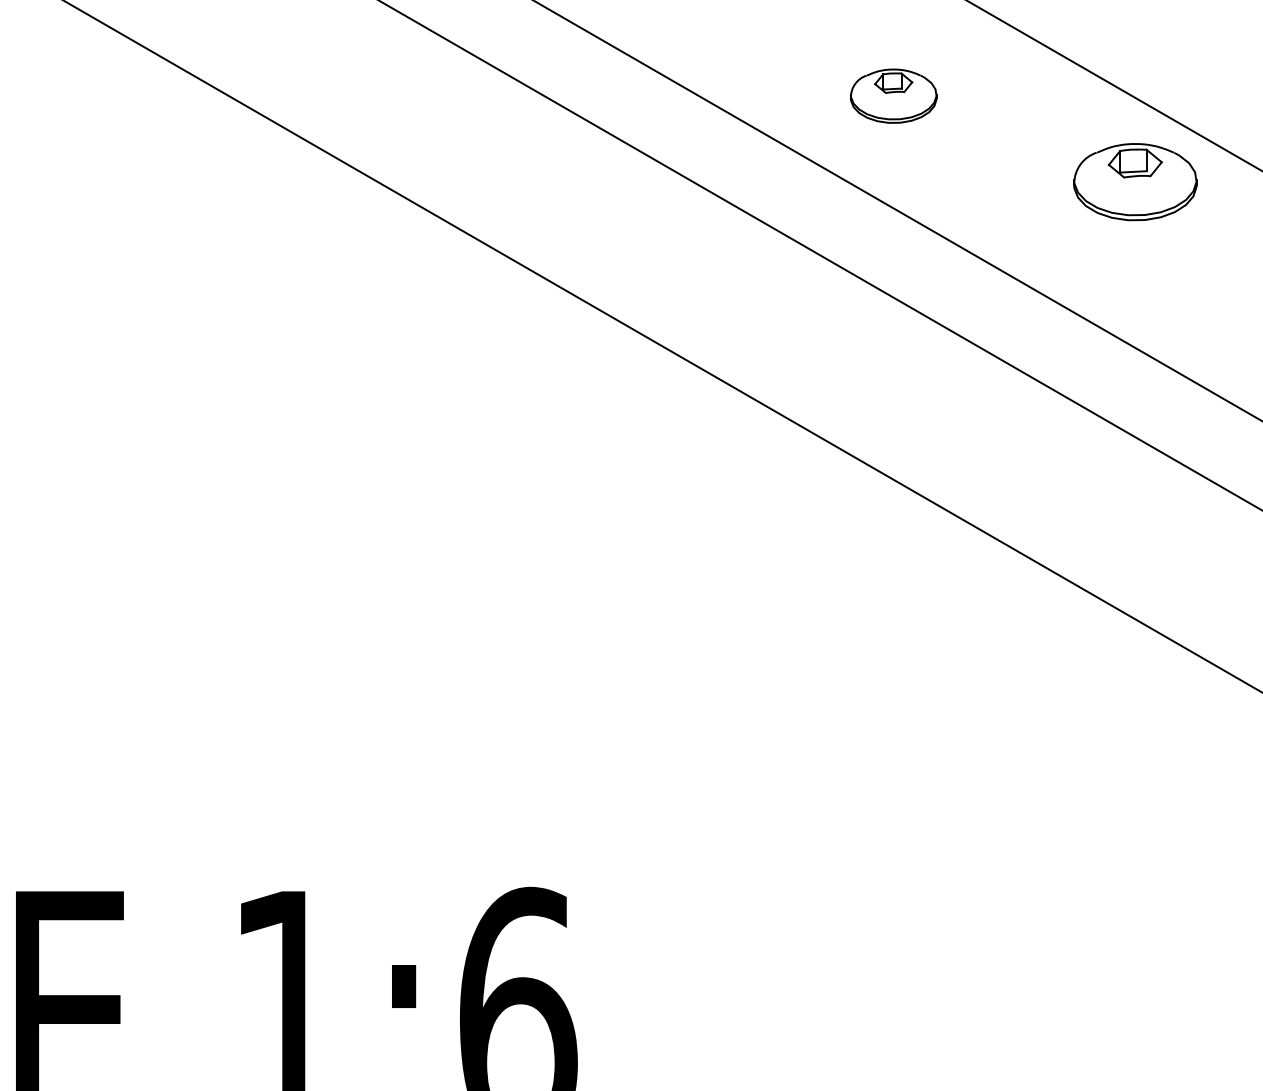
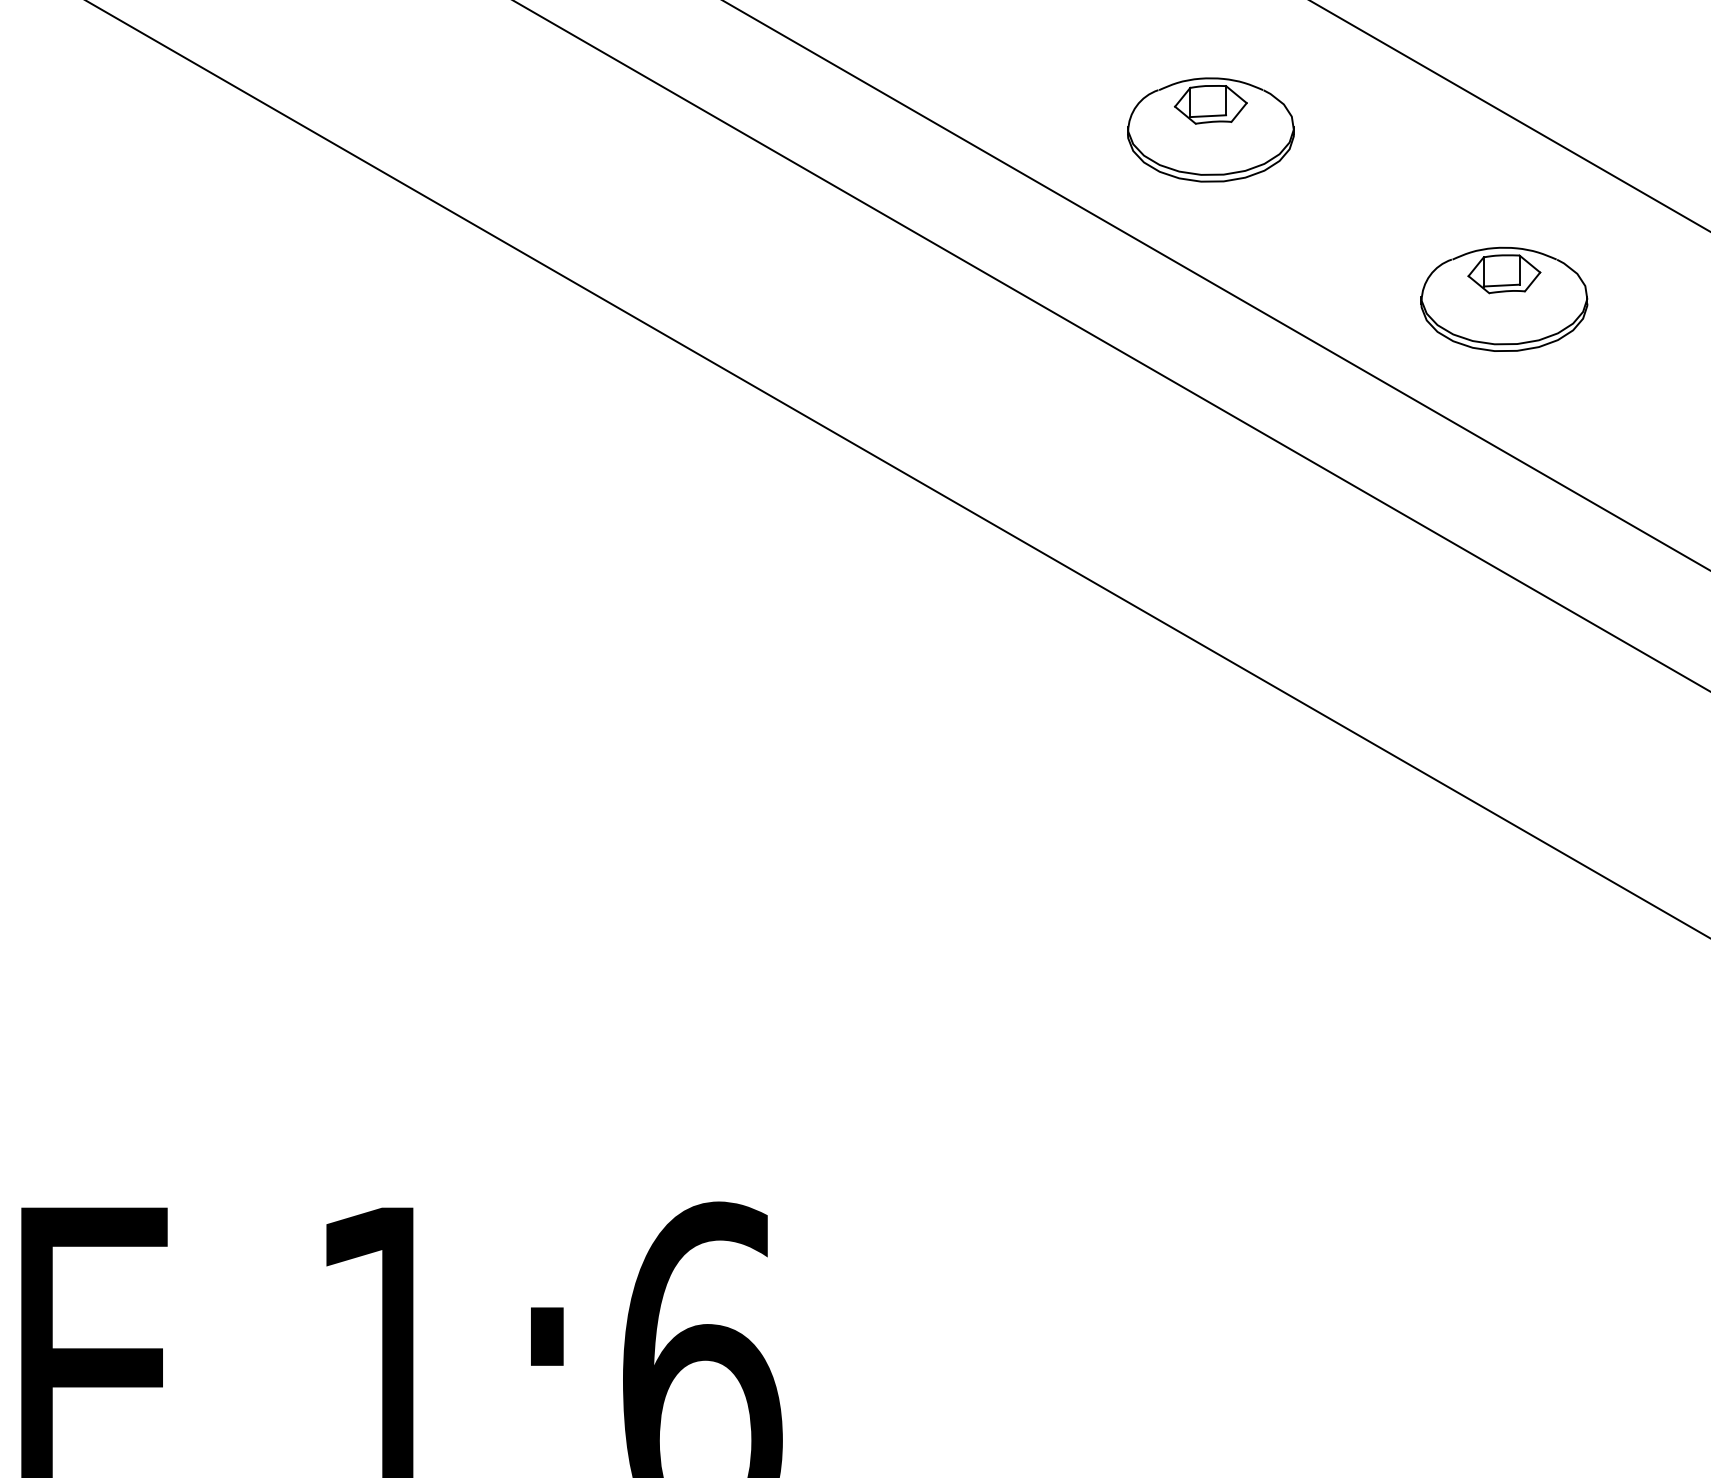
part: (893, 96) -> (1210, 130), size x1.43
part: (1135, 182) -> (1504, 299), moved

